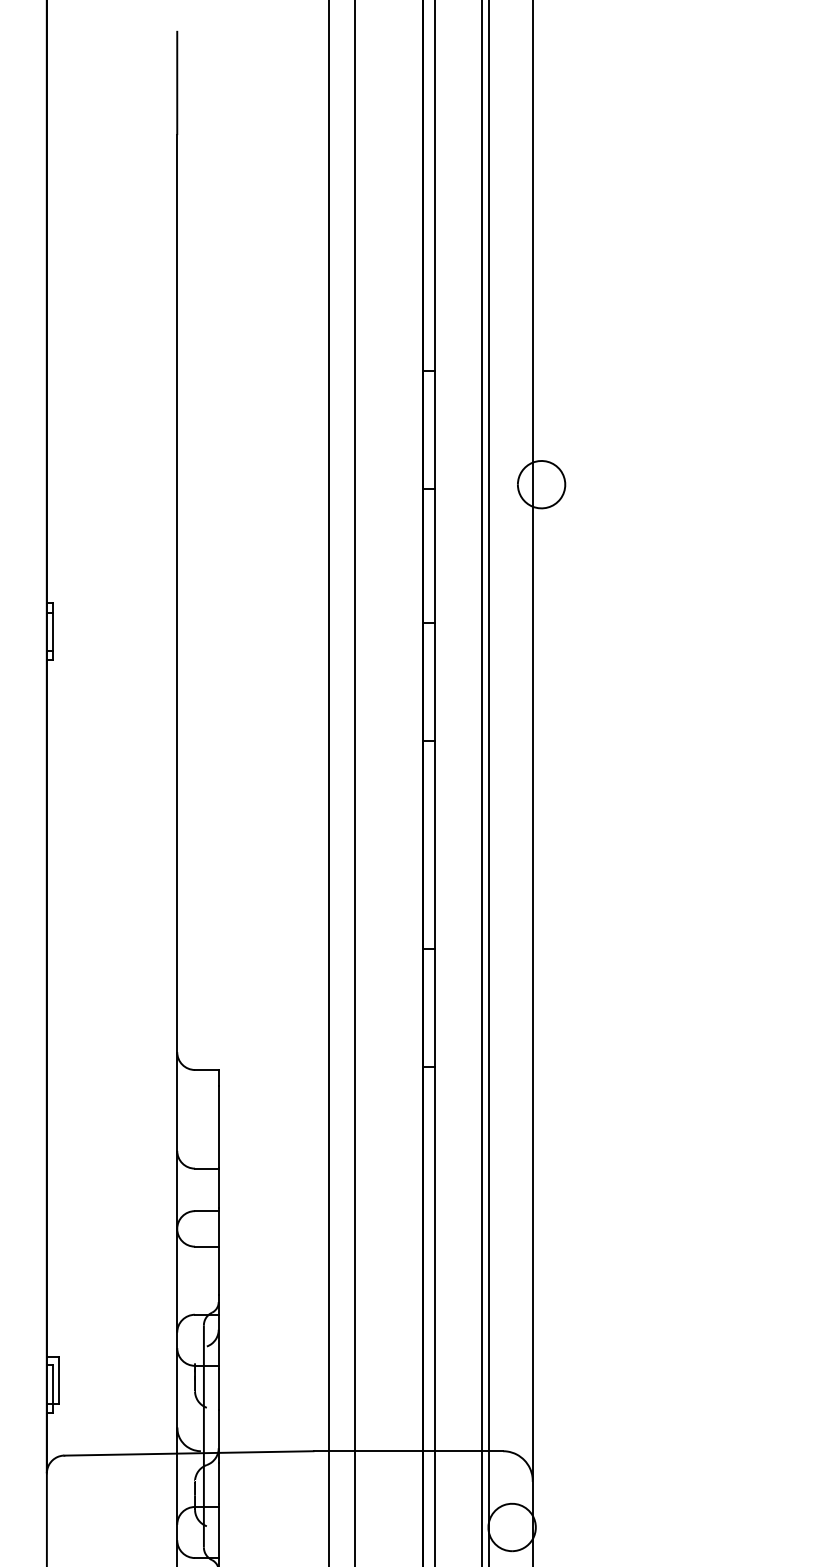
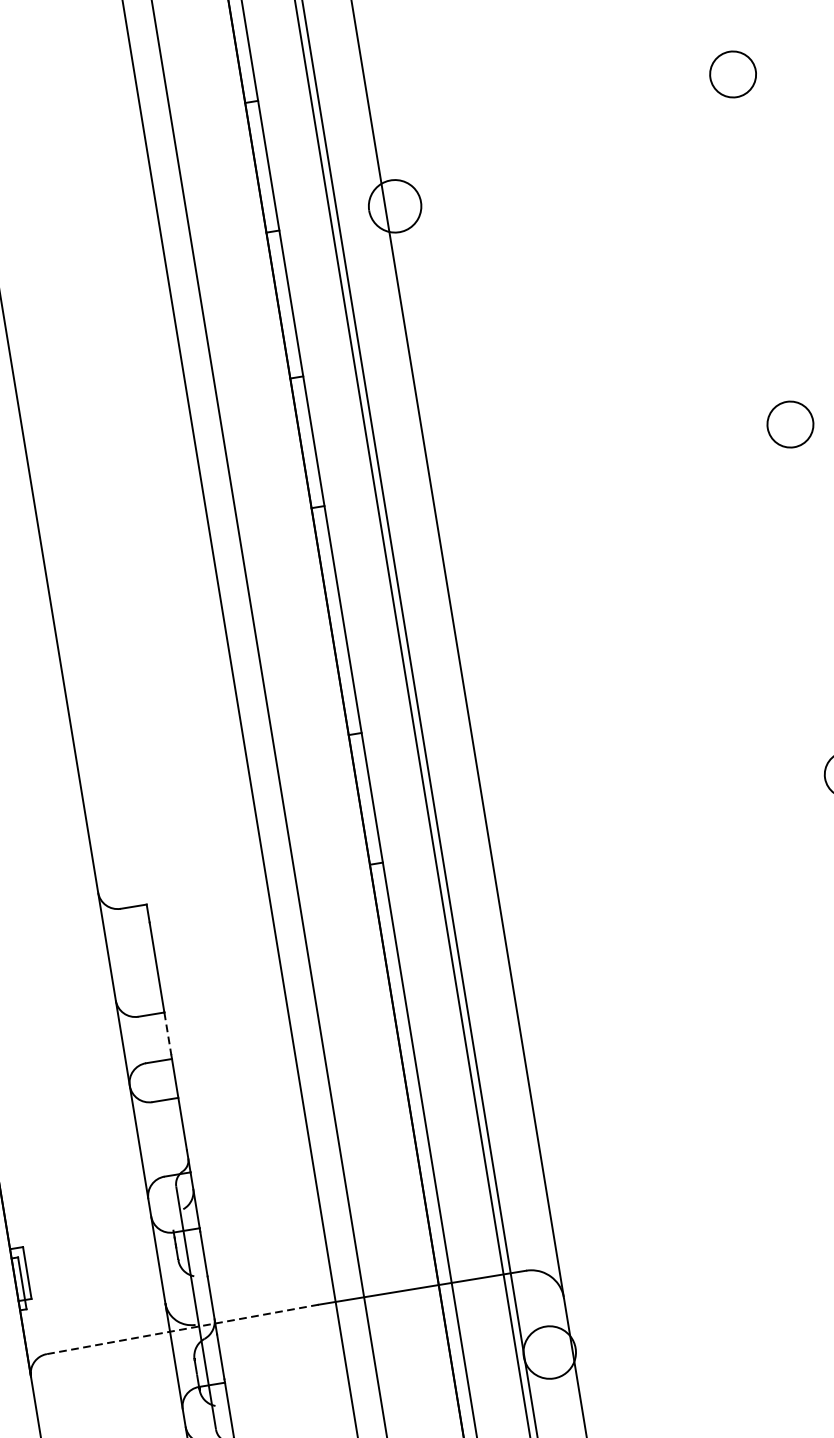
line: (218, 1188) -> (167, 1034), solid -> dashed
line: (188, 1453) -> (182, 1329), solid -> dashed

